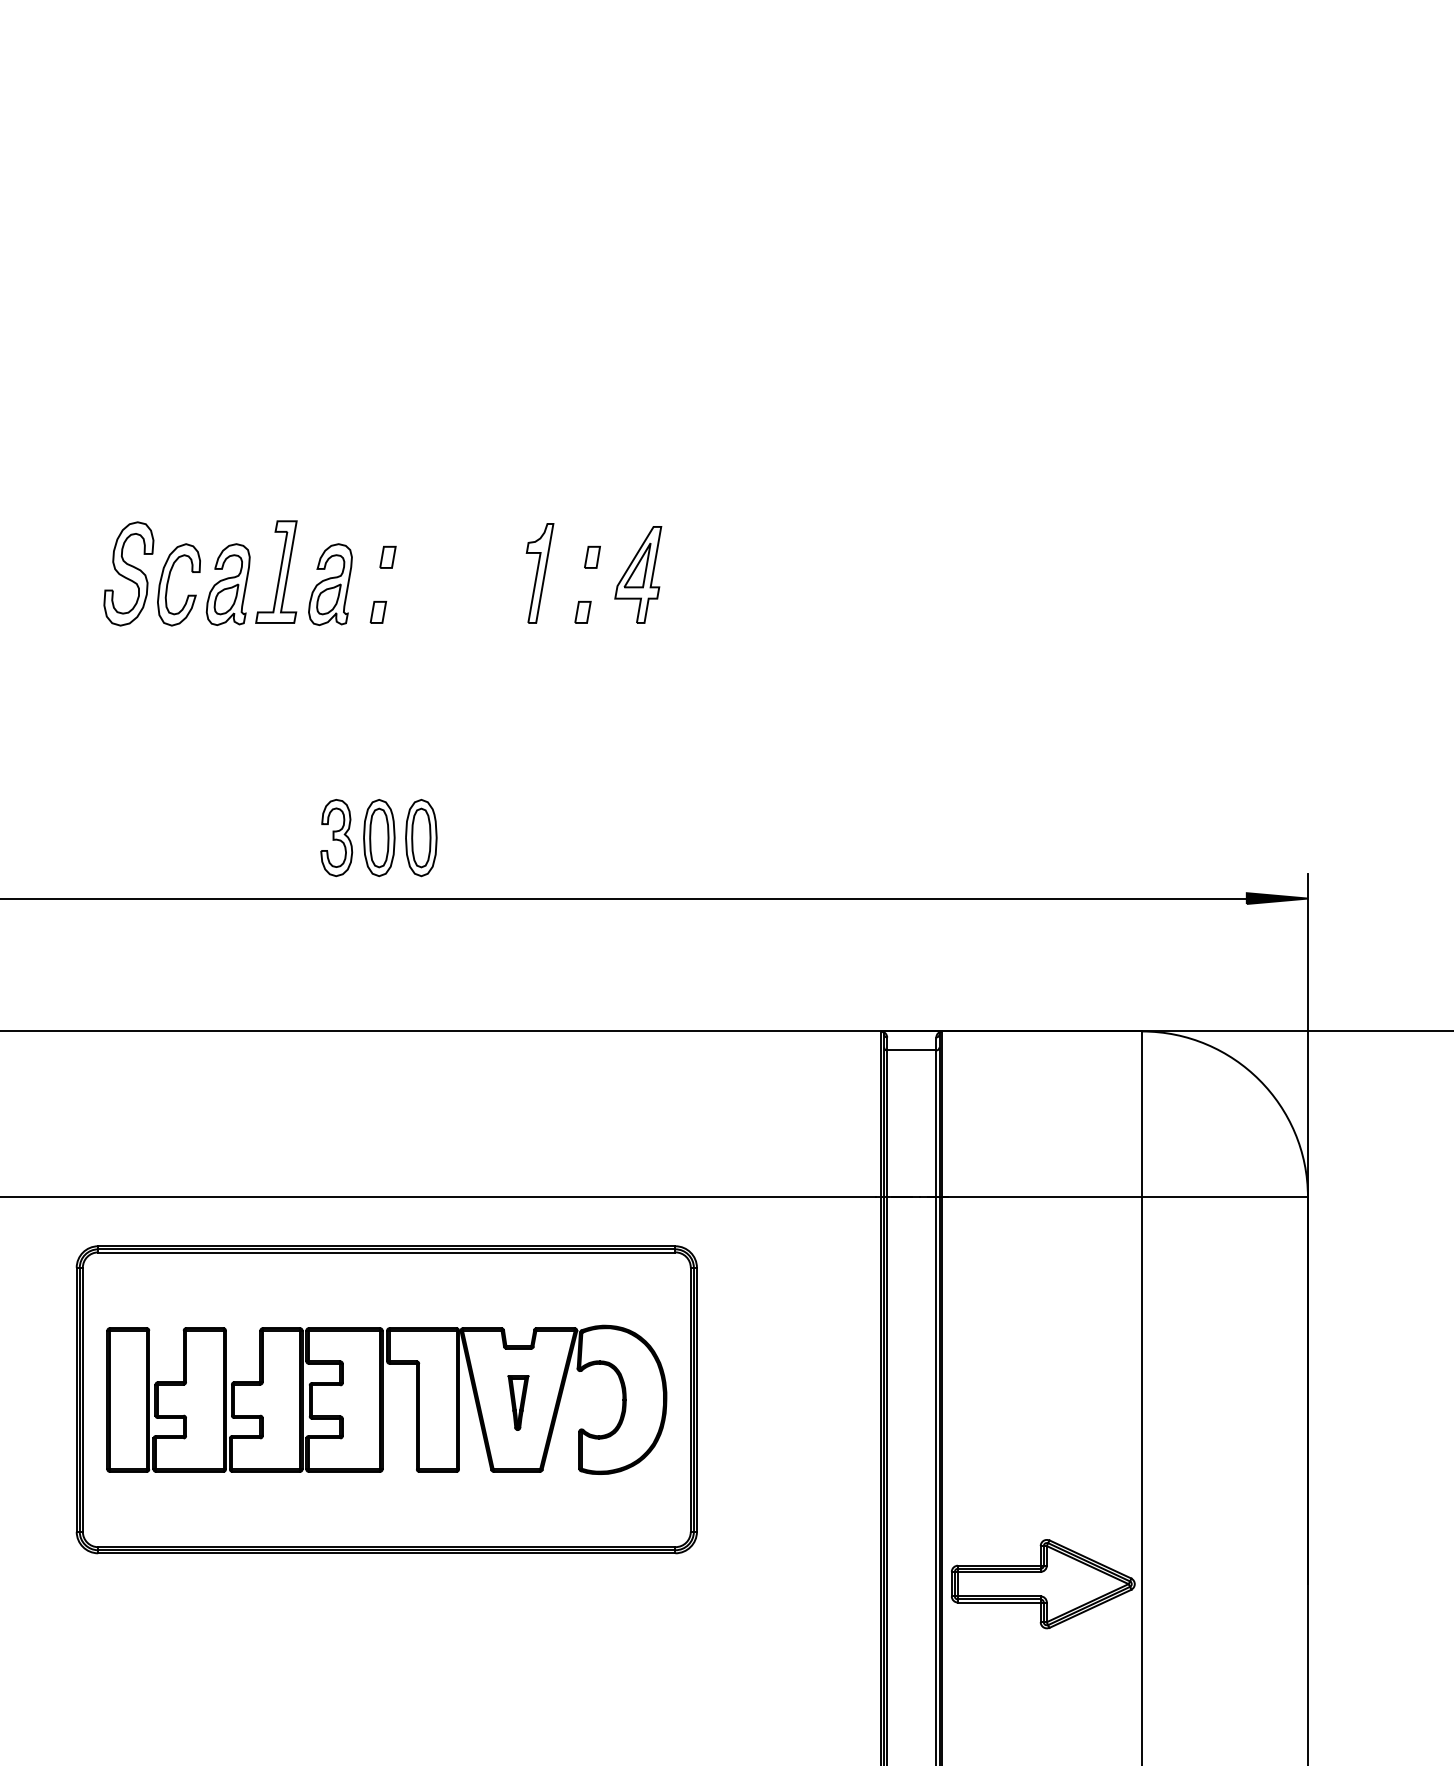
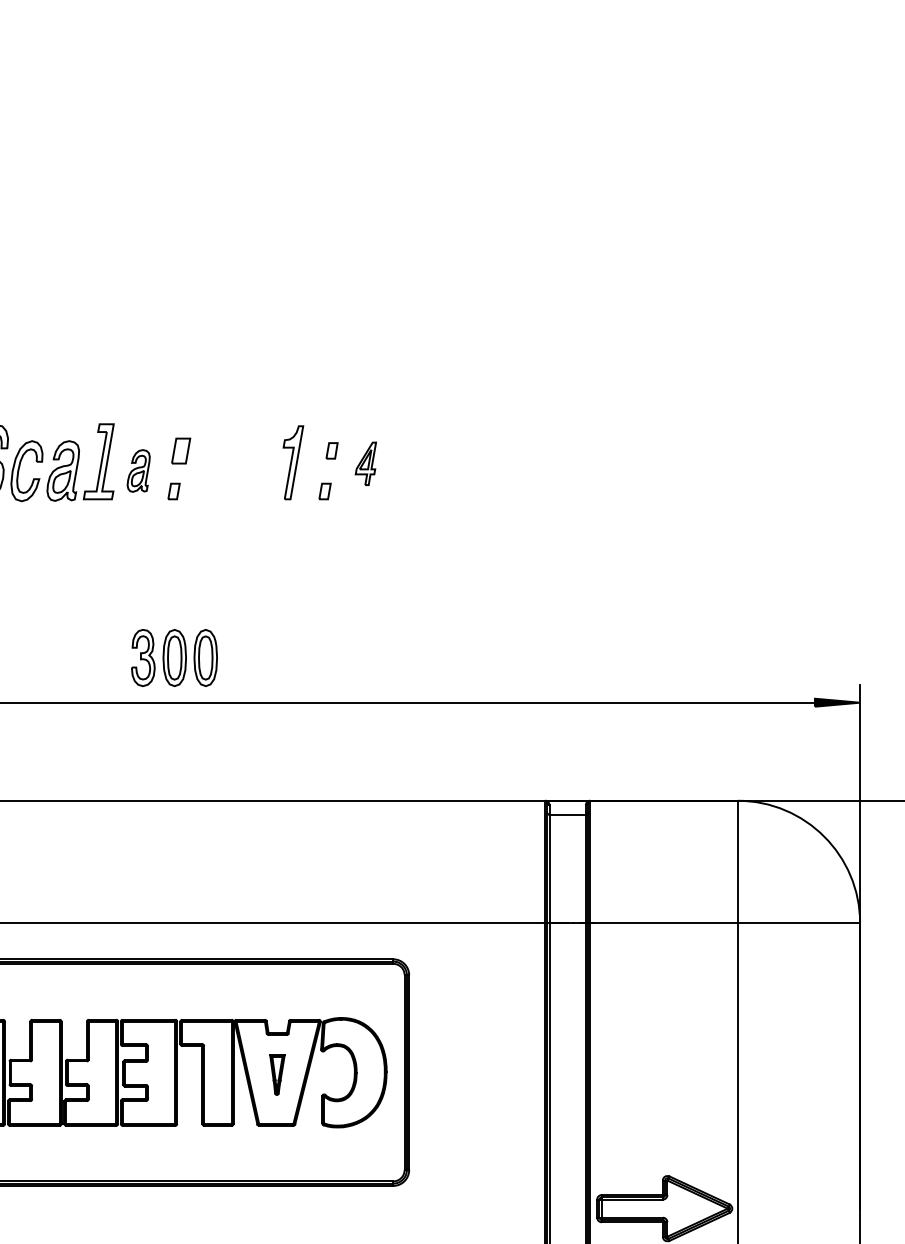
part: (387, 556) -> (180, 450), size x1.6
part: (638, 574) -> (366, 463), size x0.6
part: (330, 584) -> (138, 470), size x0.7

